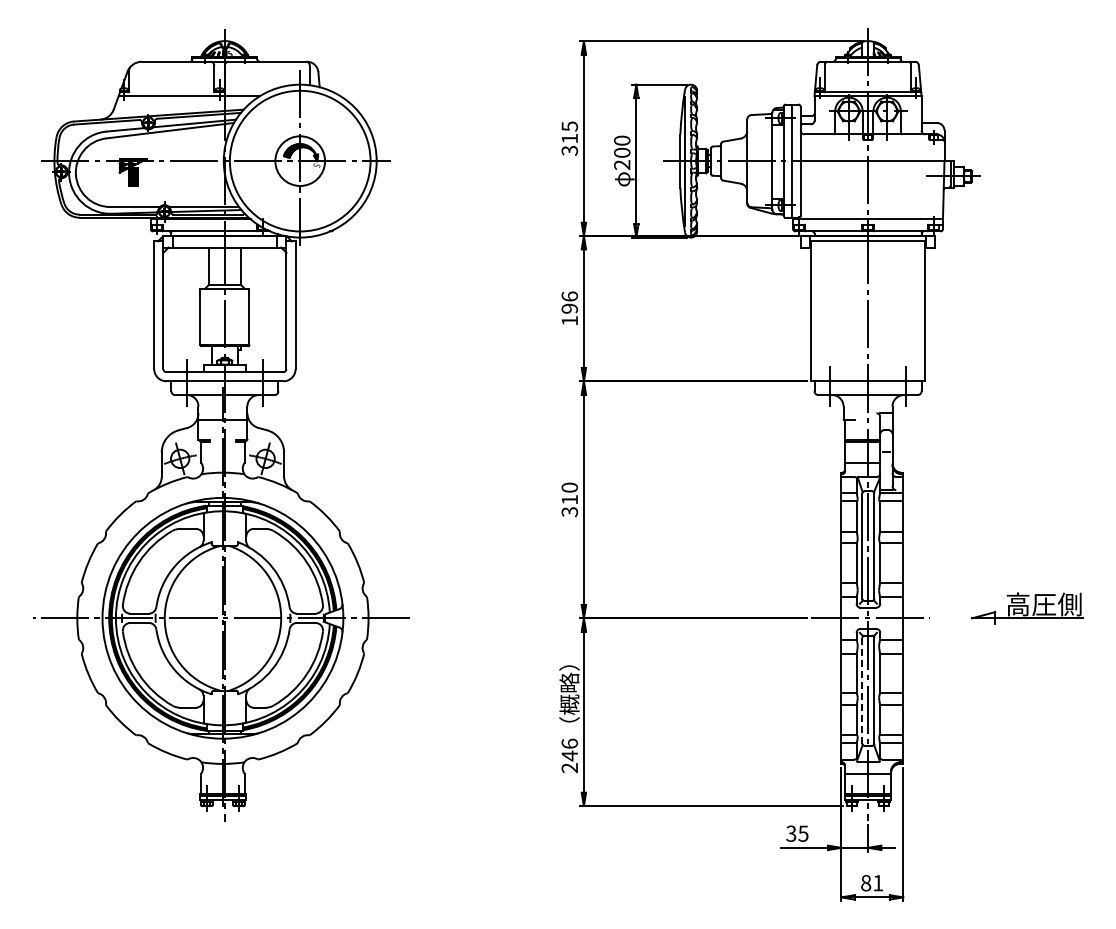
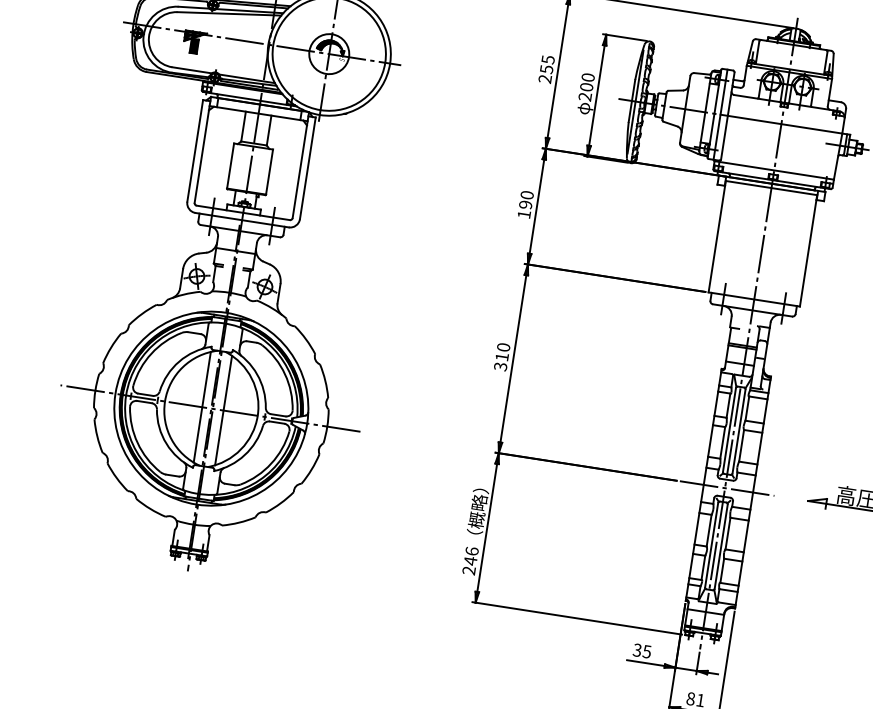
text: (569, 144) -> (545, 74), 315 -> 255
text: (569, 296) -> (526, 195), 196 -> 190
line: (211, 617) -> (202, 406), added
line: (238, 617) -> (223, 409), added
line: (862, 690) -> (711, 545), dashed -> solid

